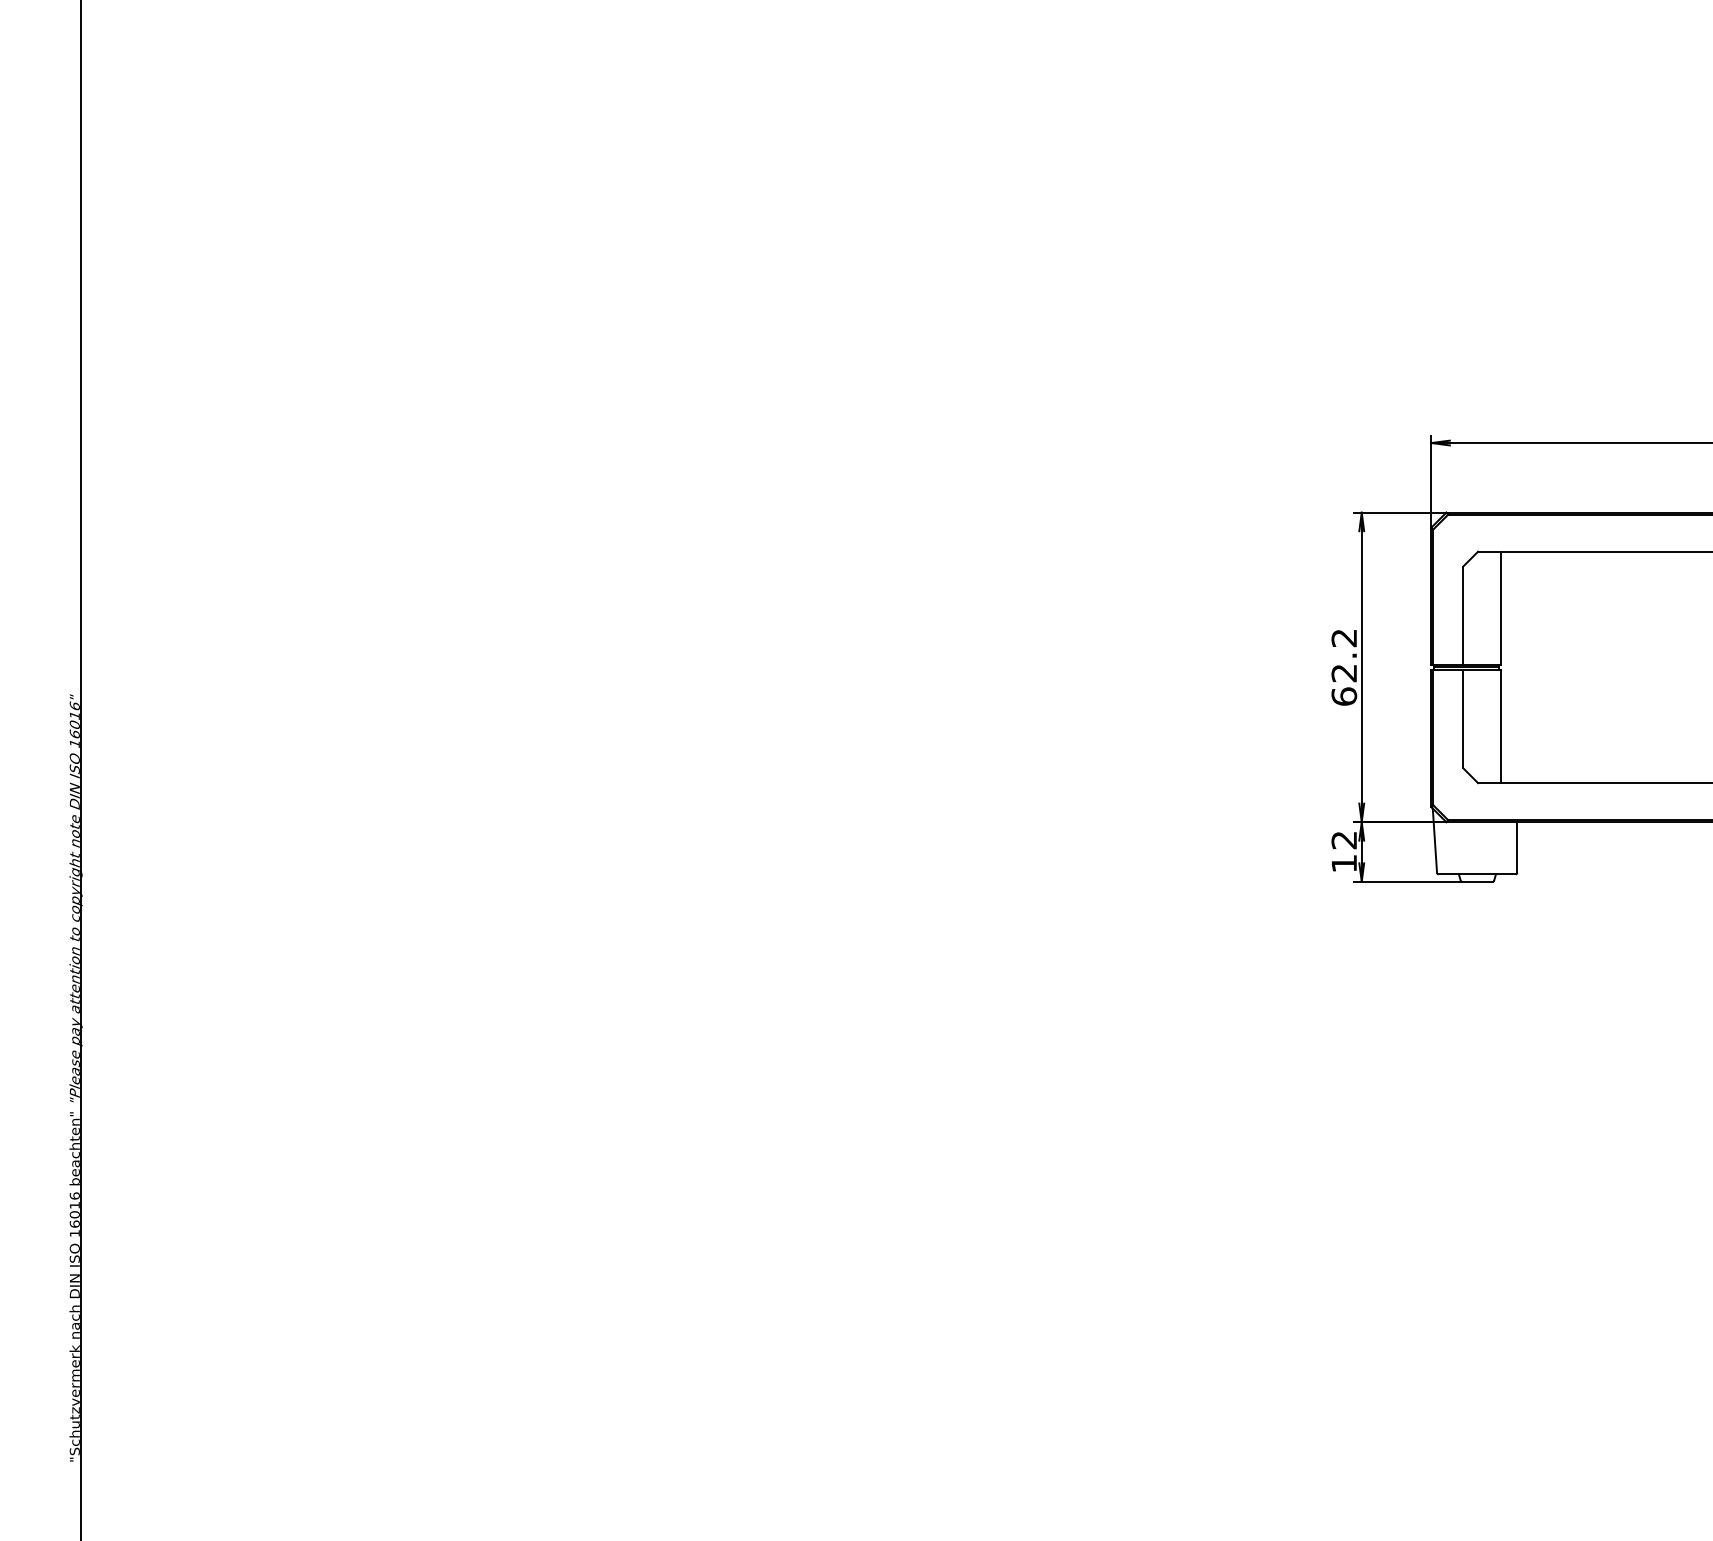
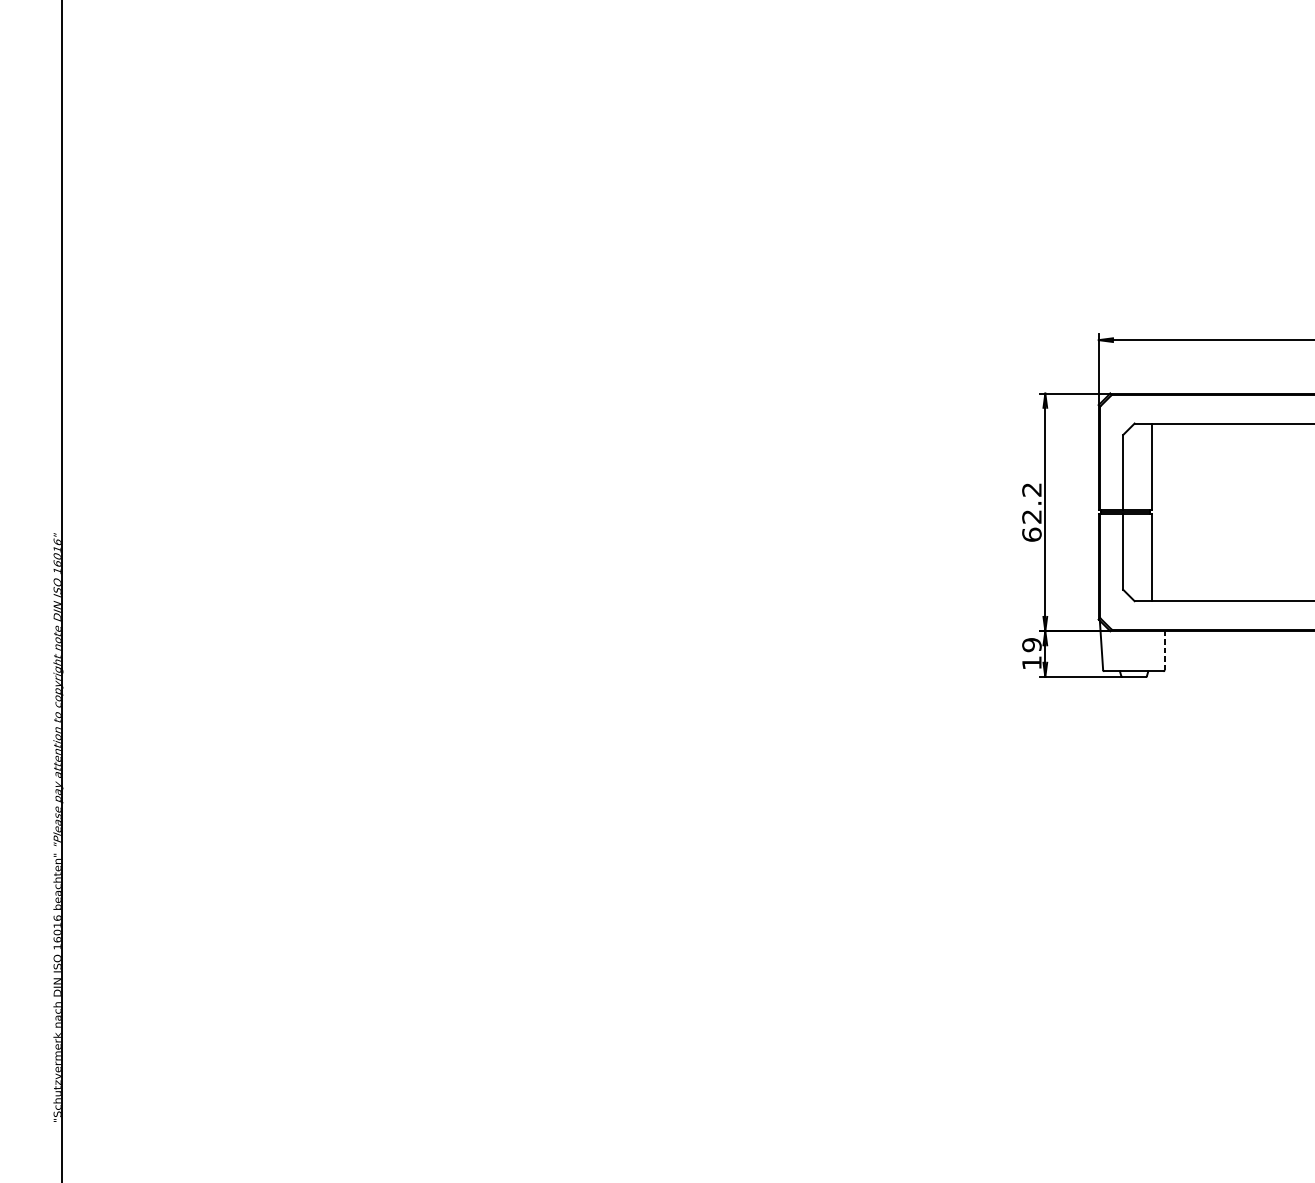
text: (1344, 840) -> (1032, 645), 12 -> 19
line: (1517, 847) -> (1164, 650), solid -> dashed

